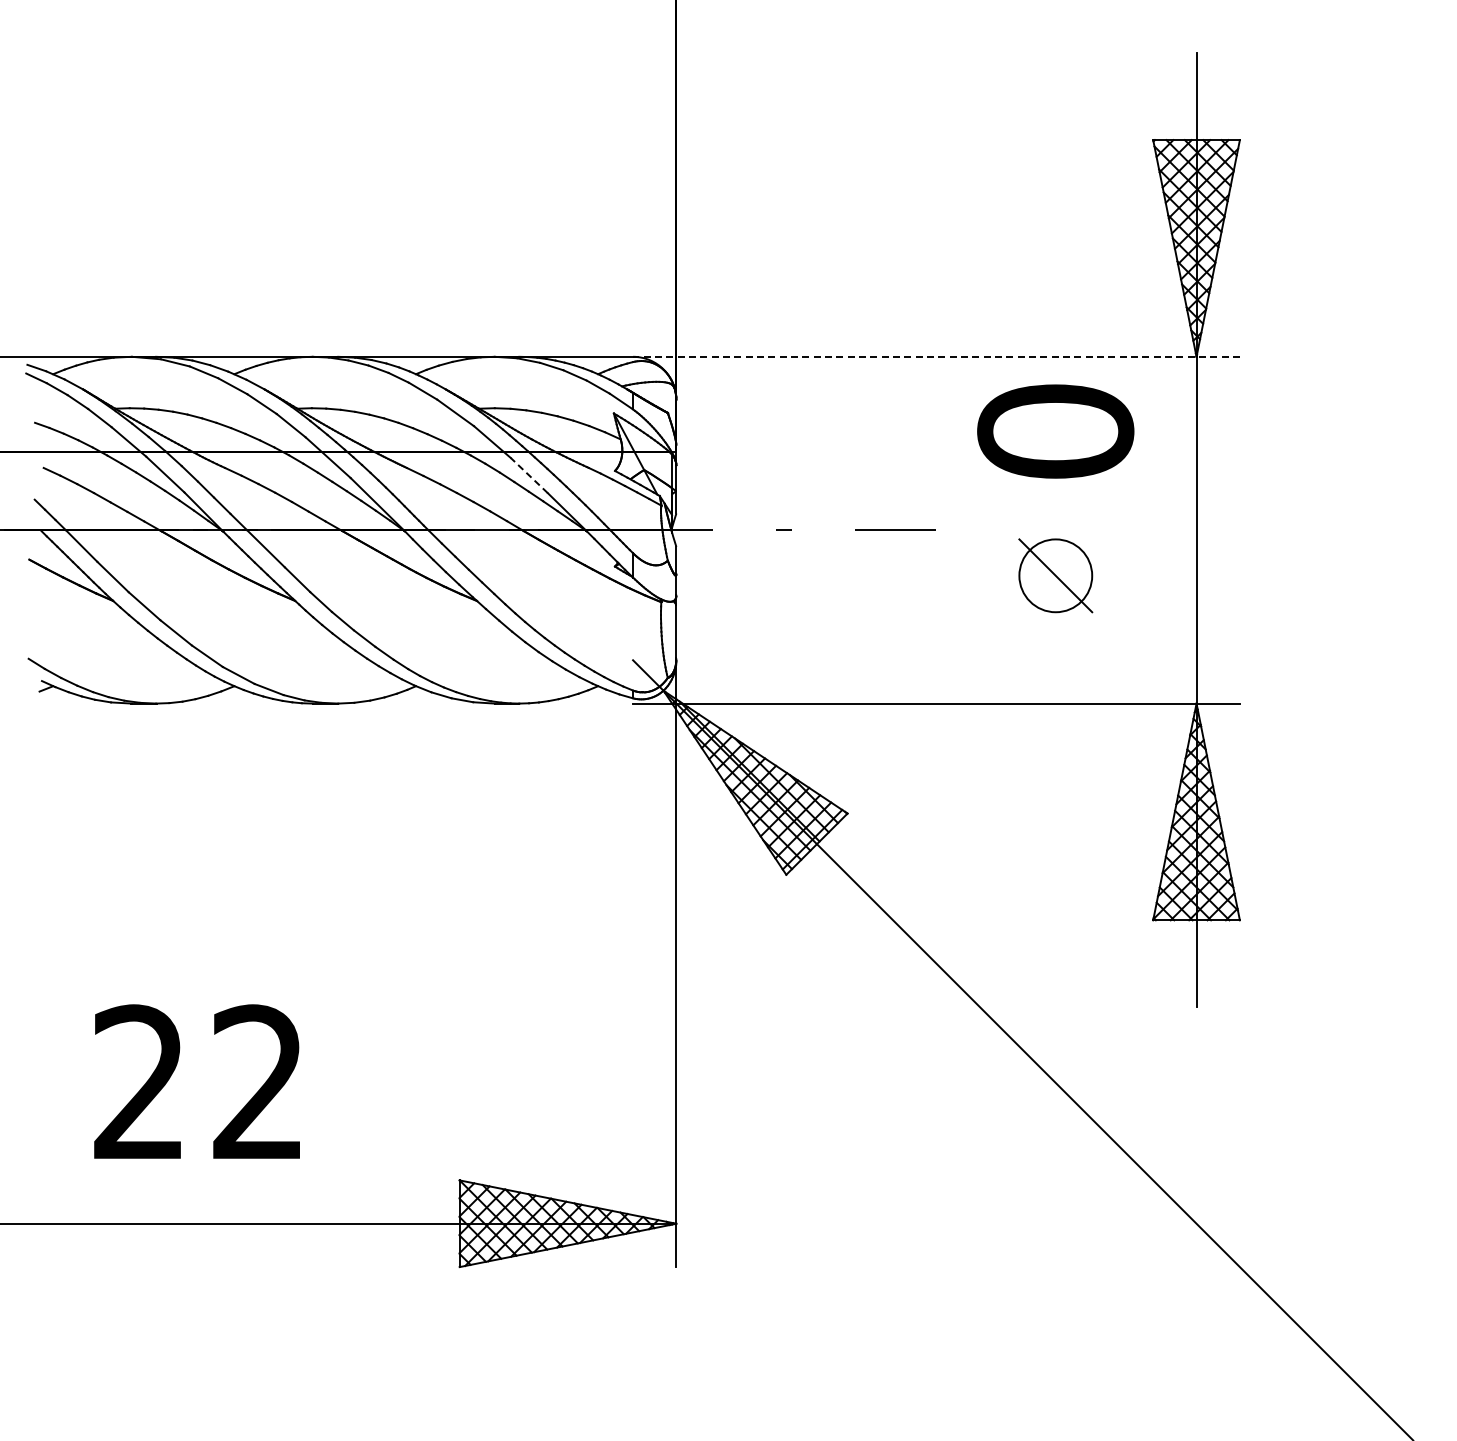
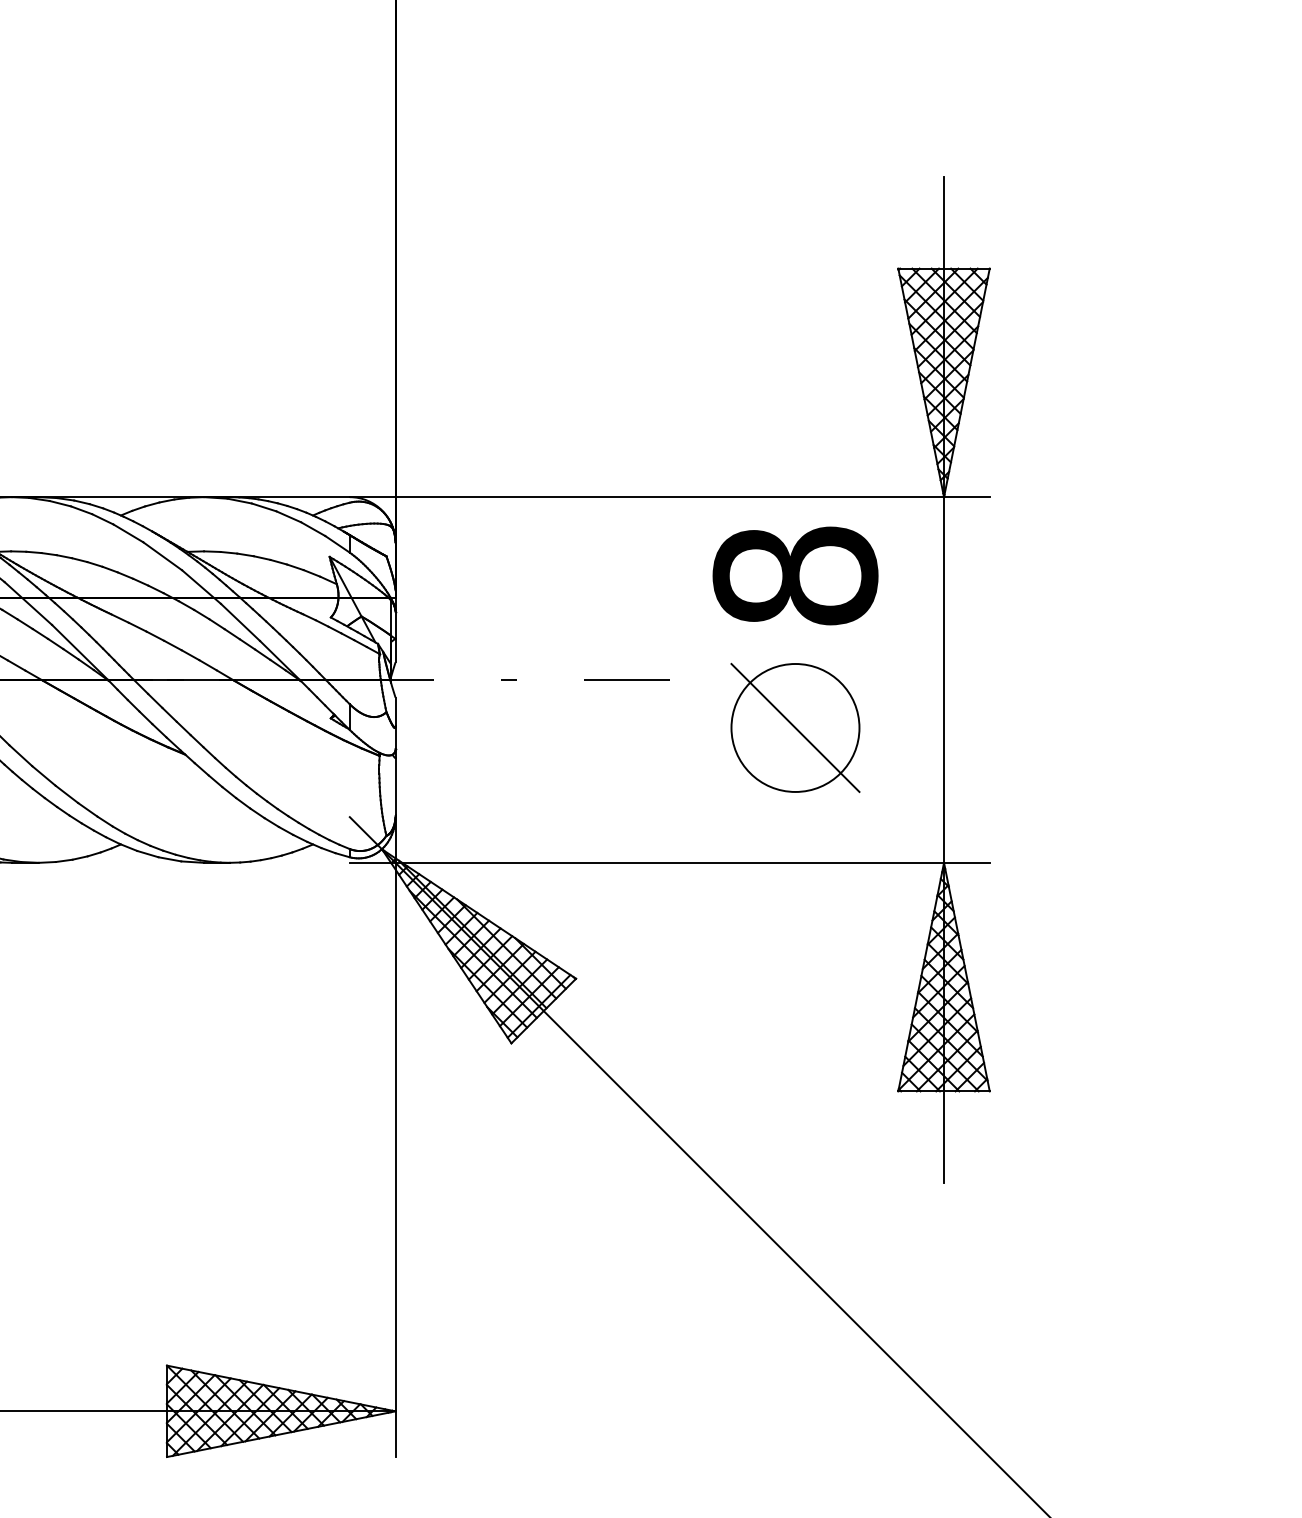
line: (935, 356) -> (668, 496), dashed -> solid
text: (1055, 431) -> (795, 575), 0 -> 8
line: (529, 475) -> (240, 622), dashed -> solid
part: (1055, 575) -> (795, 727), size x1.67

